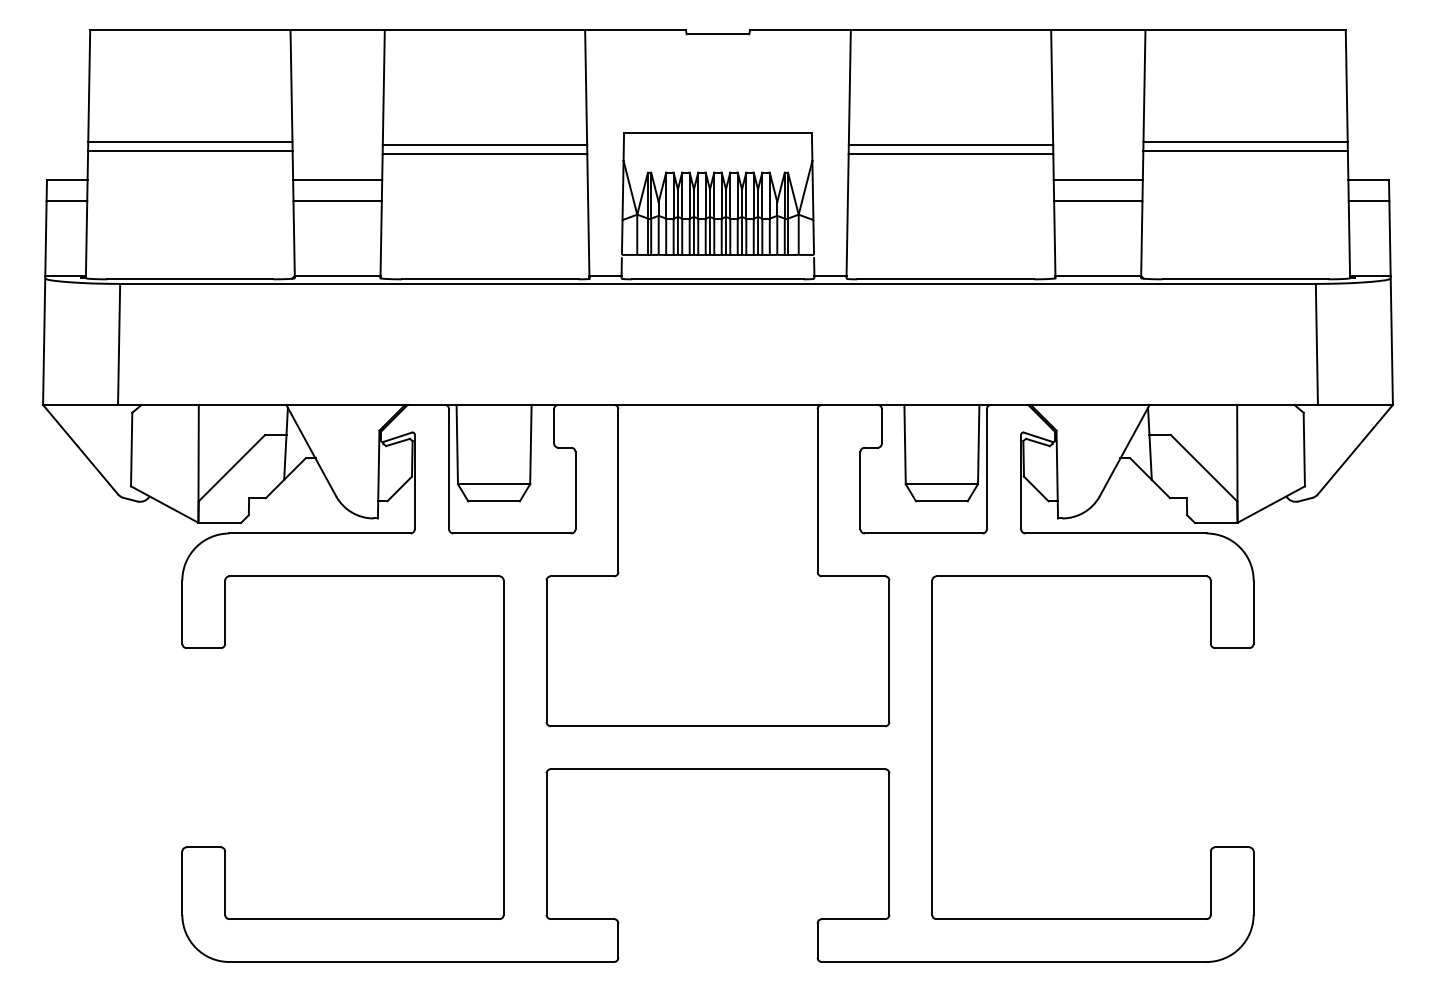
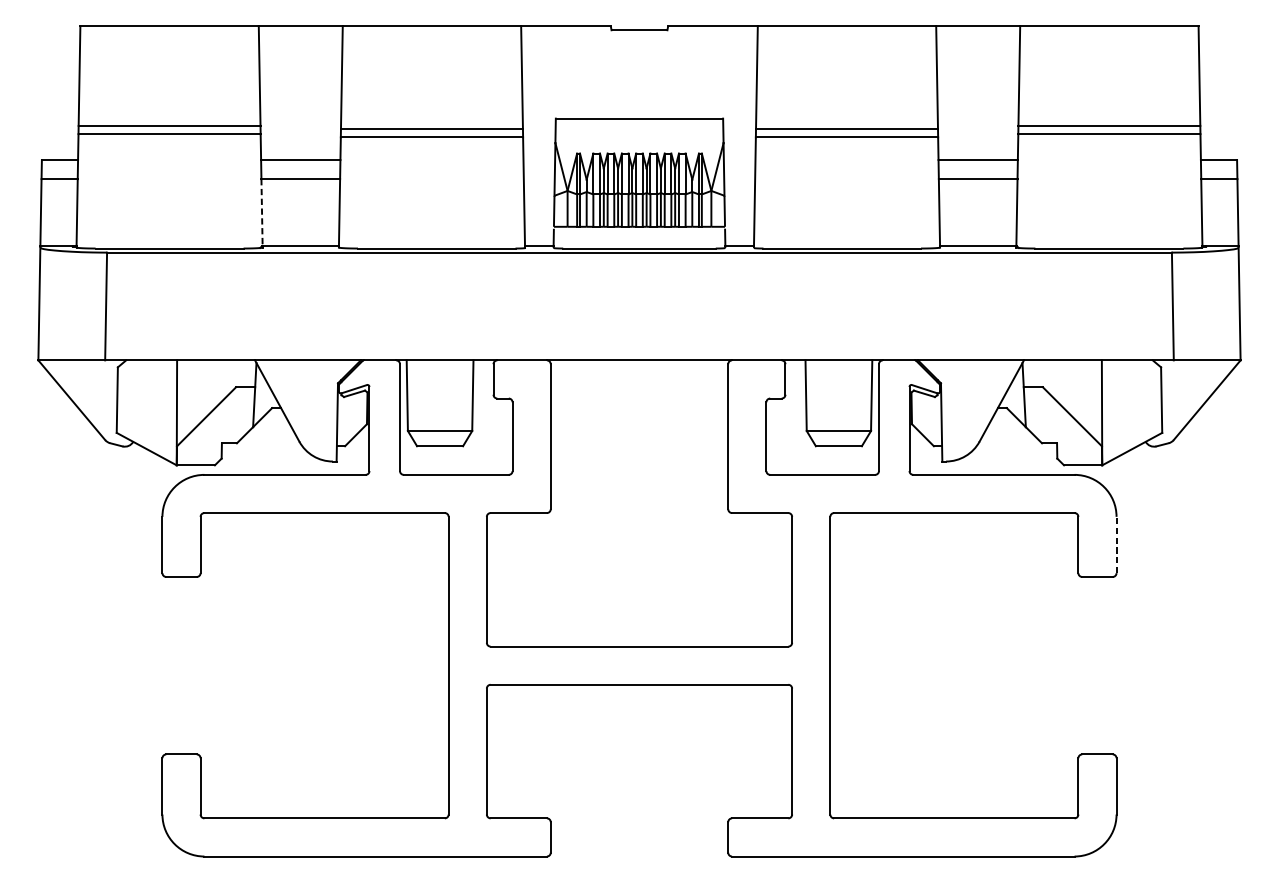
line: (294, 239) -> (262, 213), solid -> dashed
line: (1253, 612) -> (1116, 545), solid -> dashed

